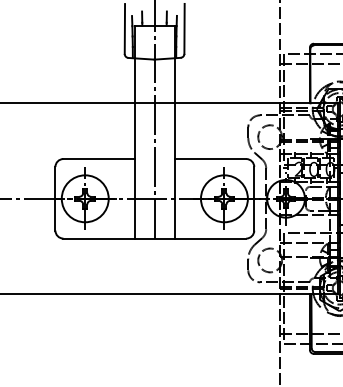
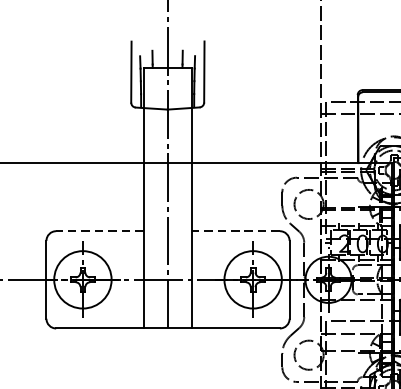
line: (99, 159) -> (100, 231), solid -> dashed
line: (210, 159) -> (236, 231), solid -> dashed

